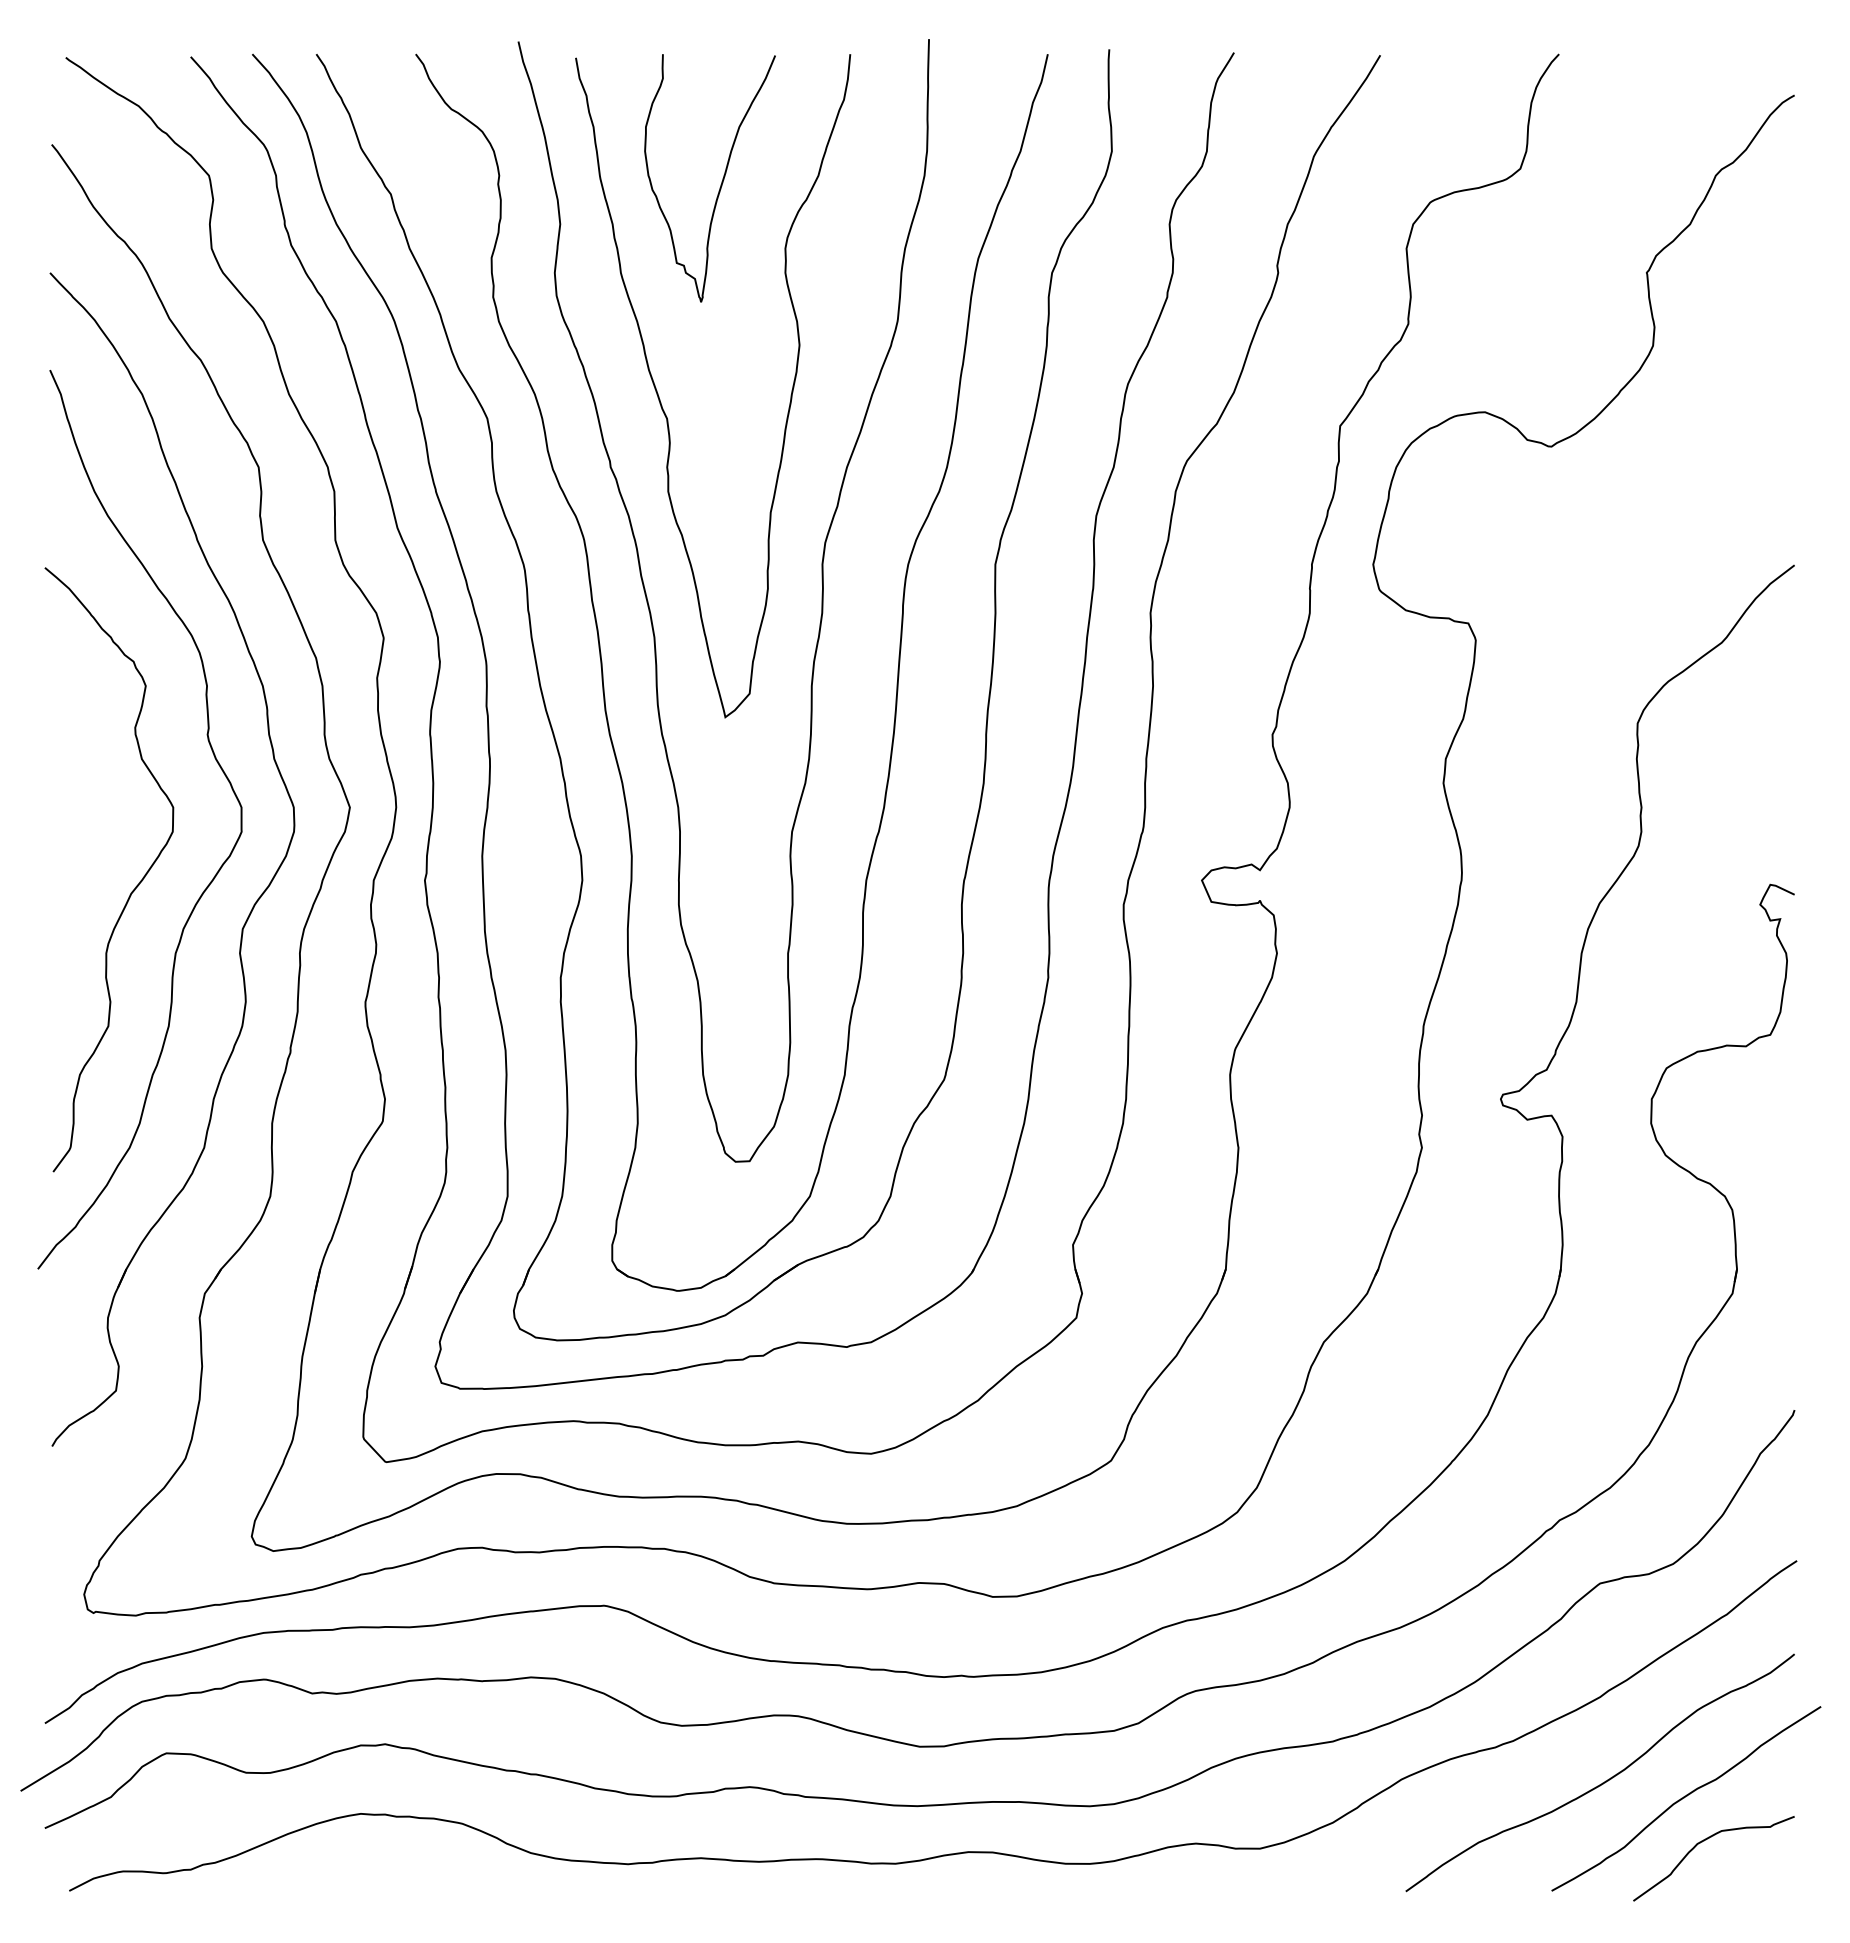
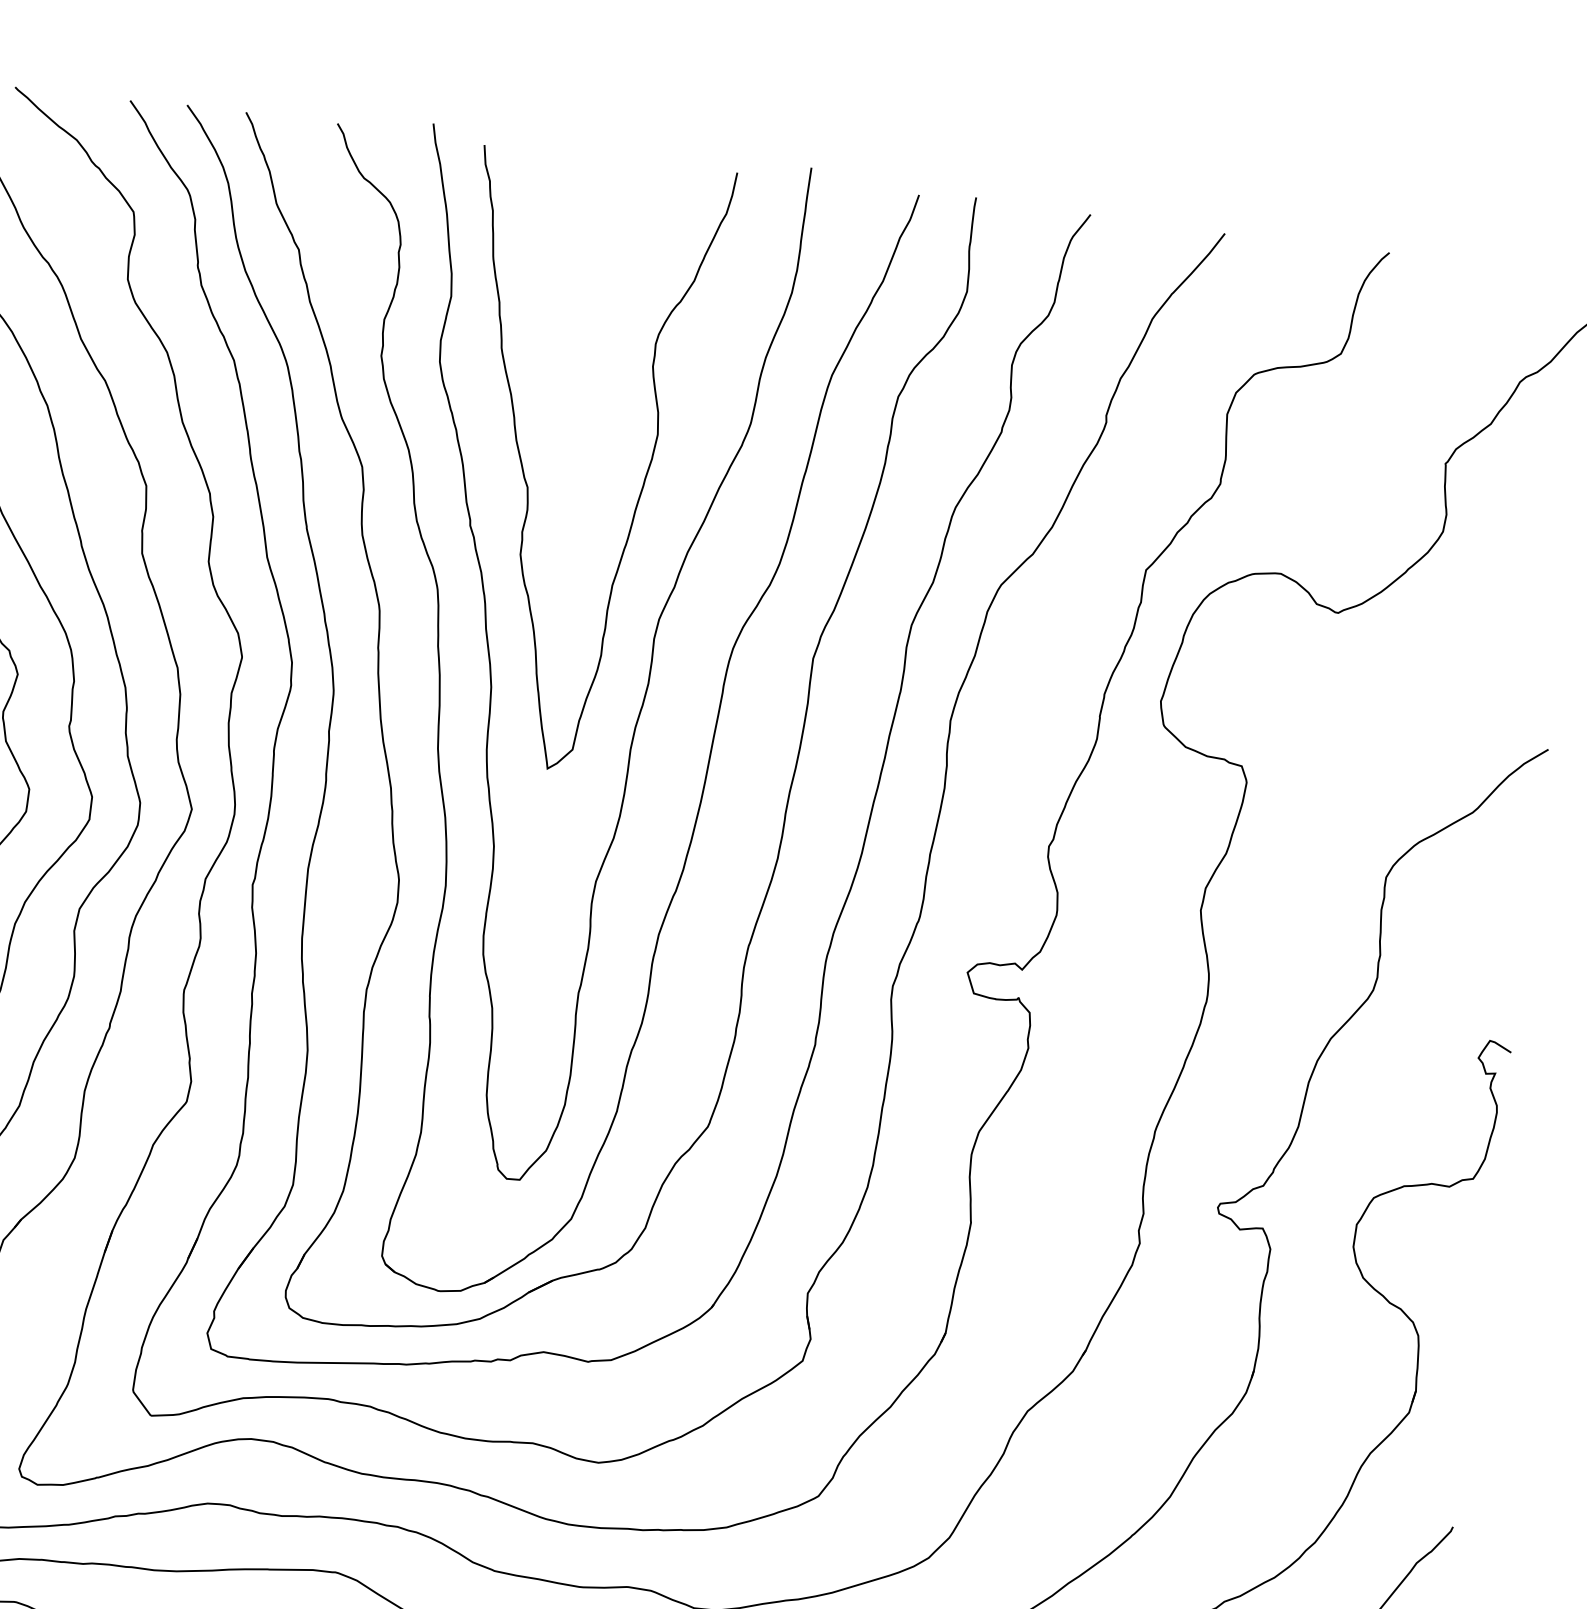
curve: (721, 181) -> (604, 275), removed

